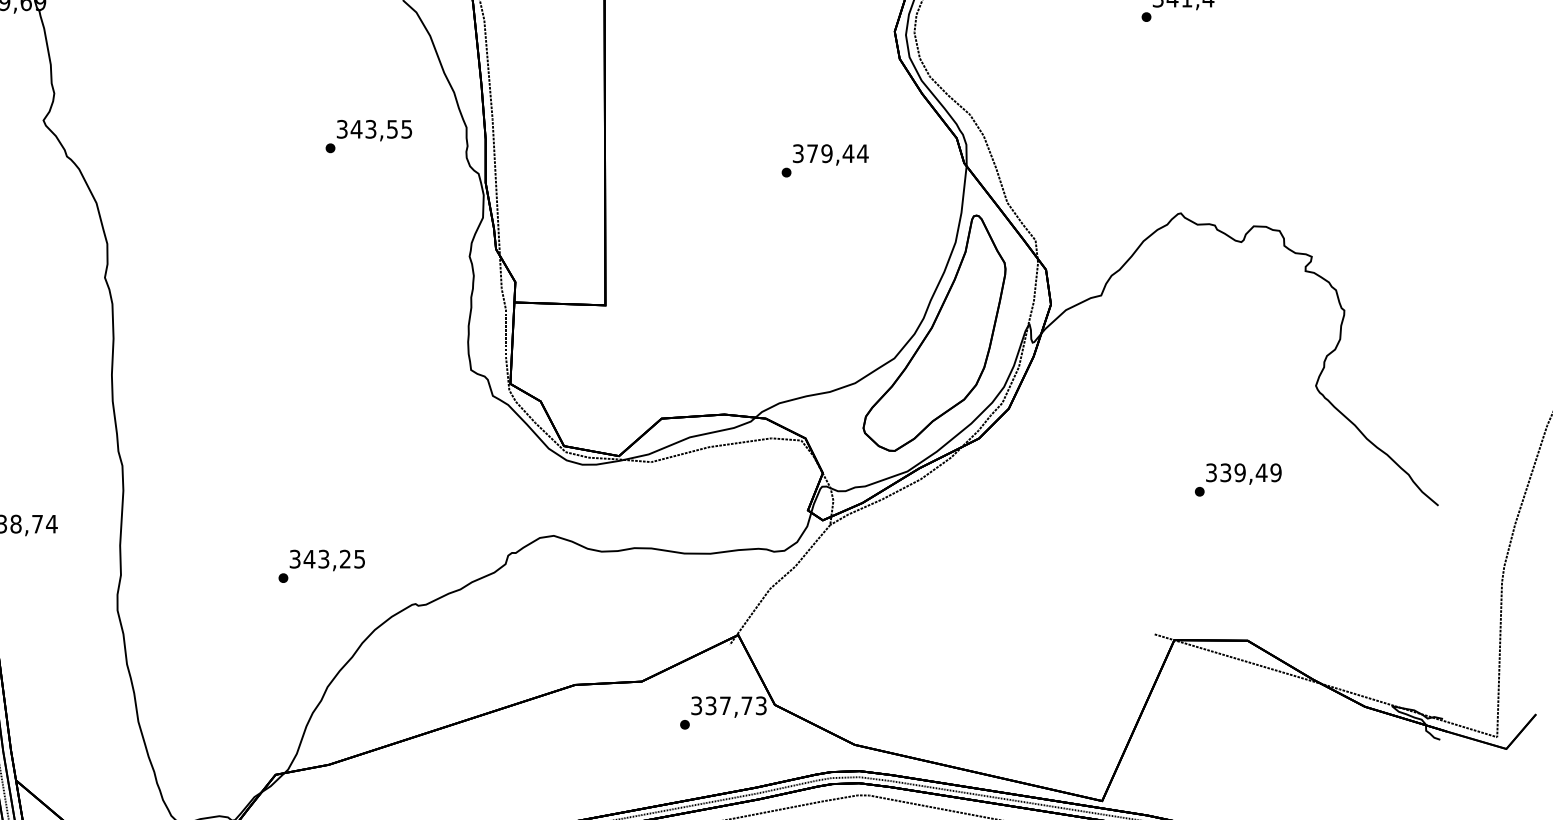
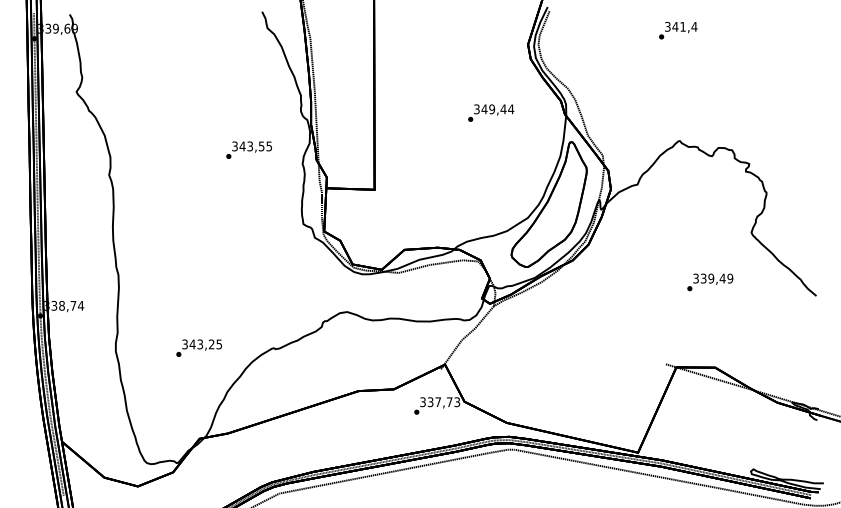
text: (367, 135) -> (248, 149), moved
text: (812, 153) -> (484, 109), 379,44 -> 349,44
text: (320, 564) -> (198, 347), moved

